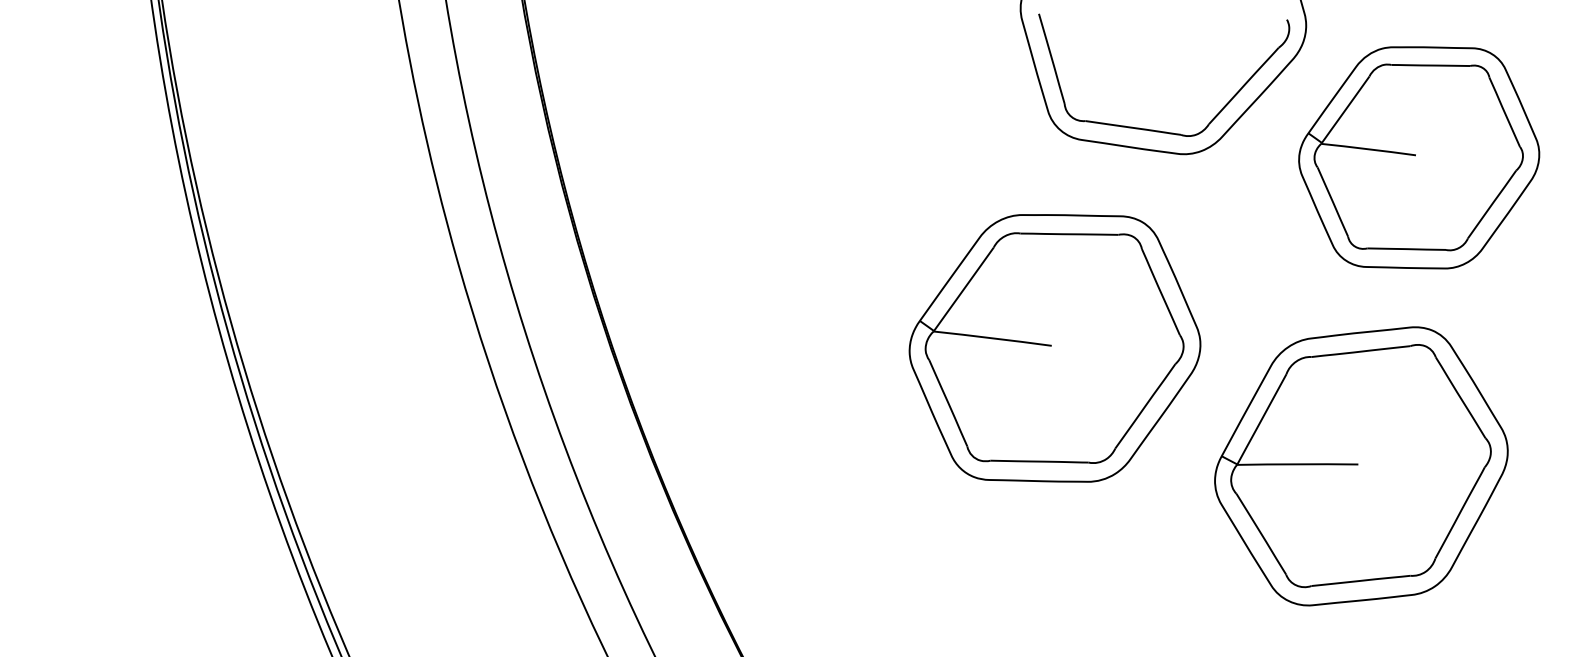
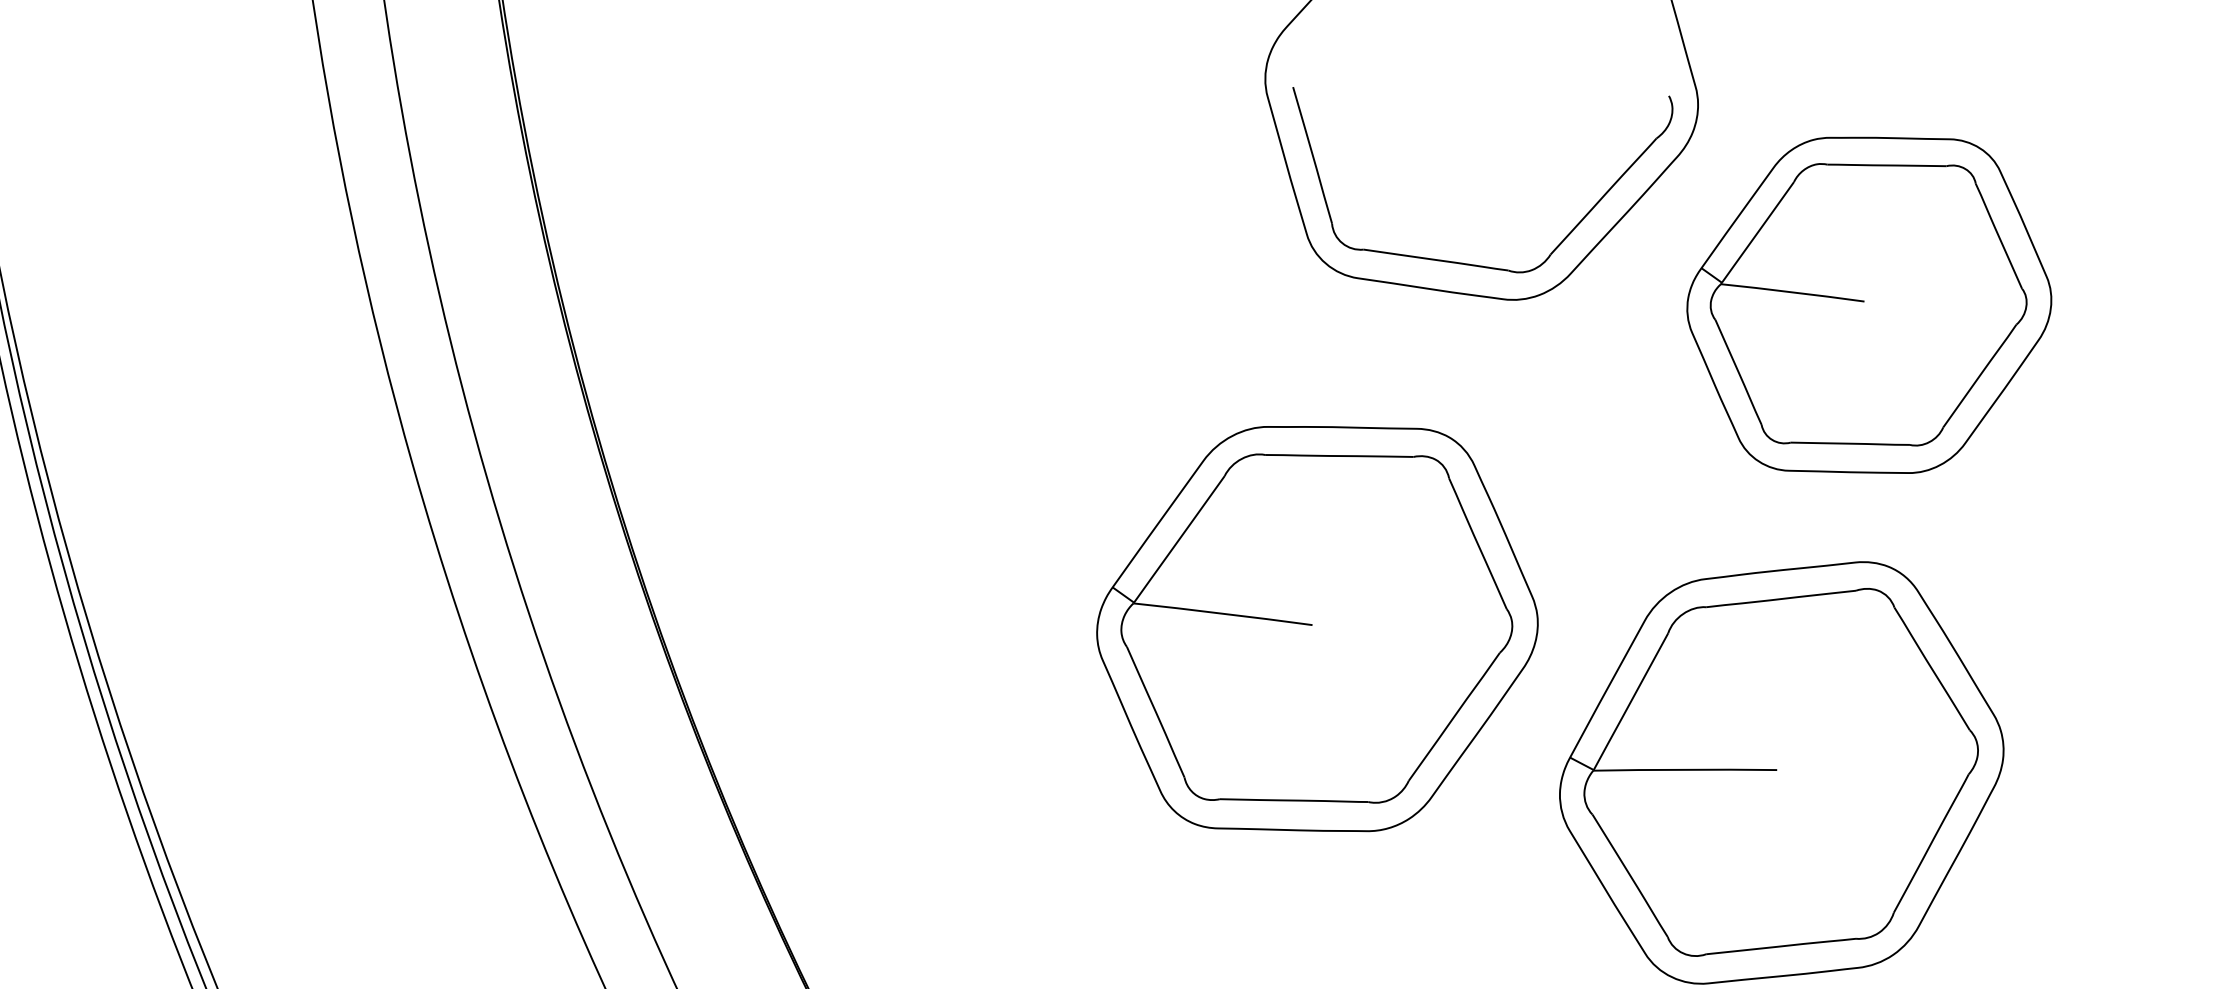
part: (1054, 348) -> (1316, 629), moved

